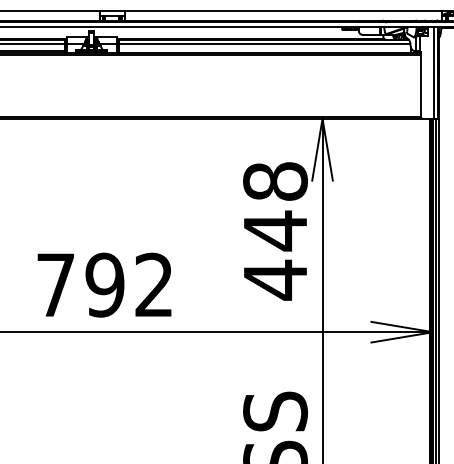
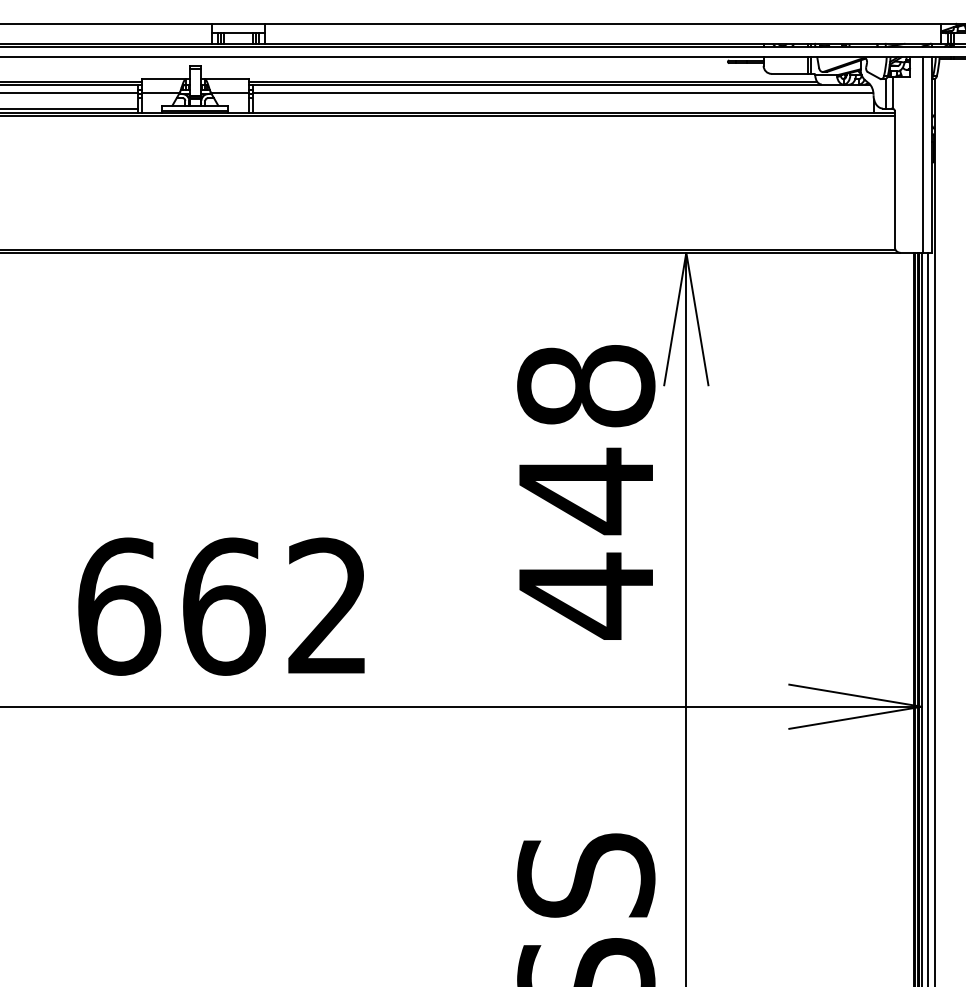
text: (80, 284) -> (171, 605), 792 -> 662

